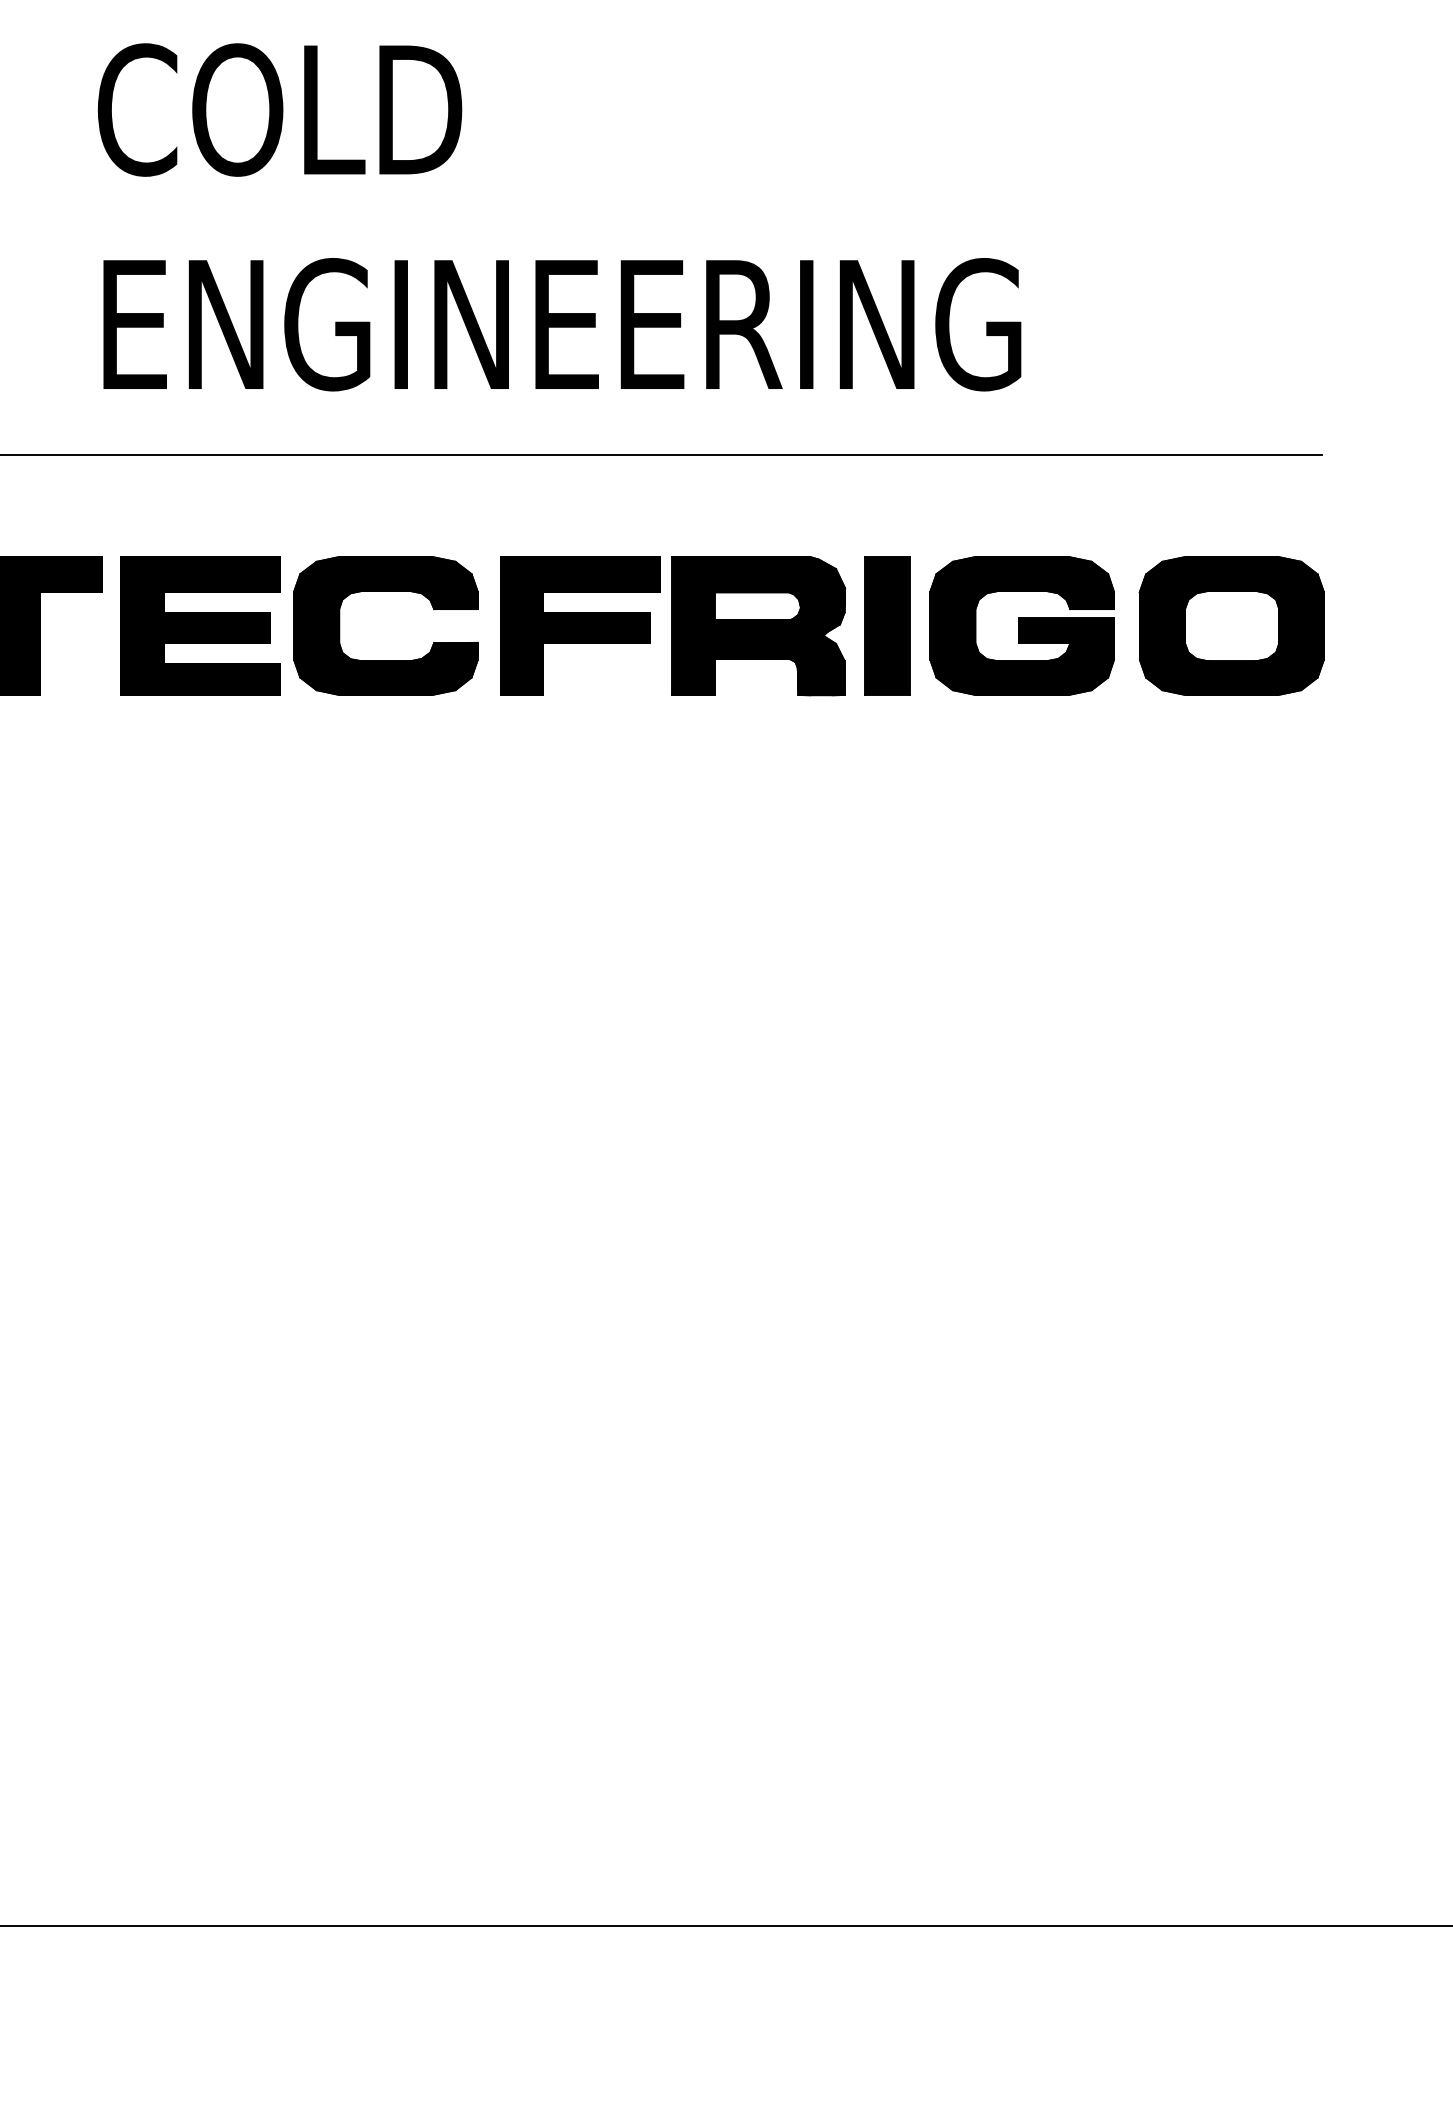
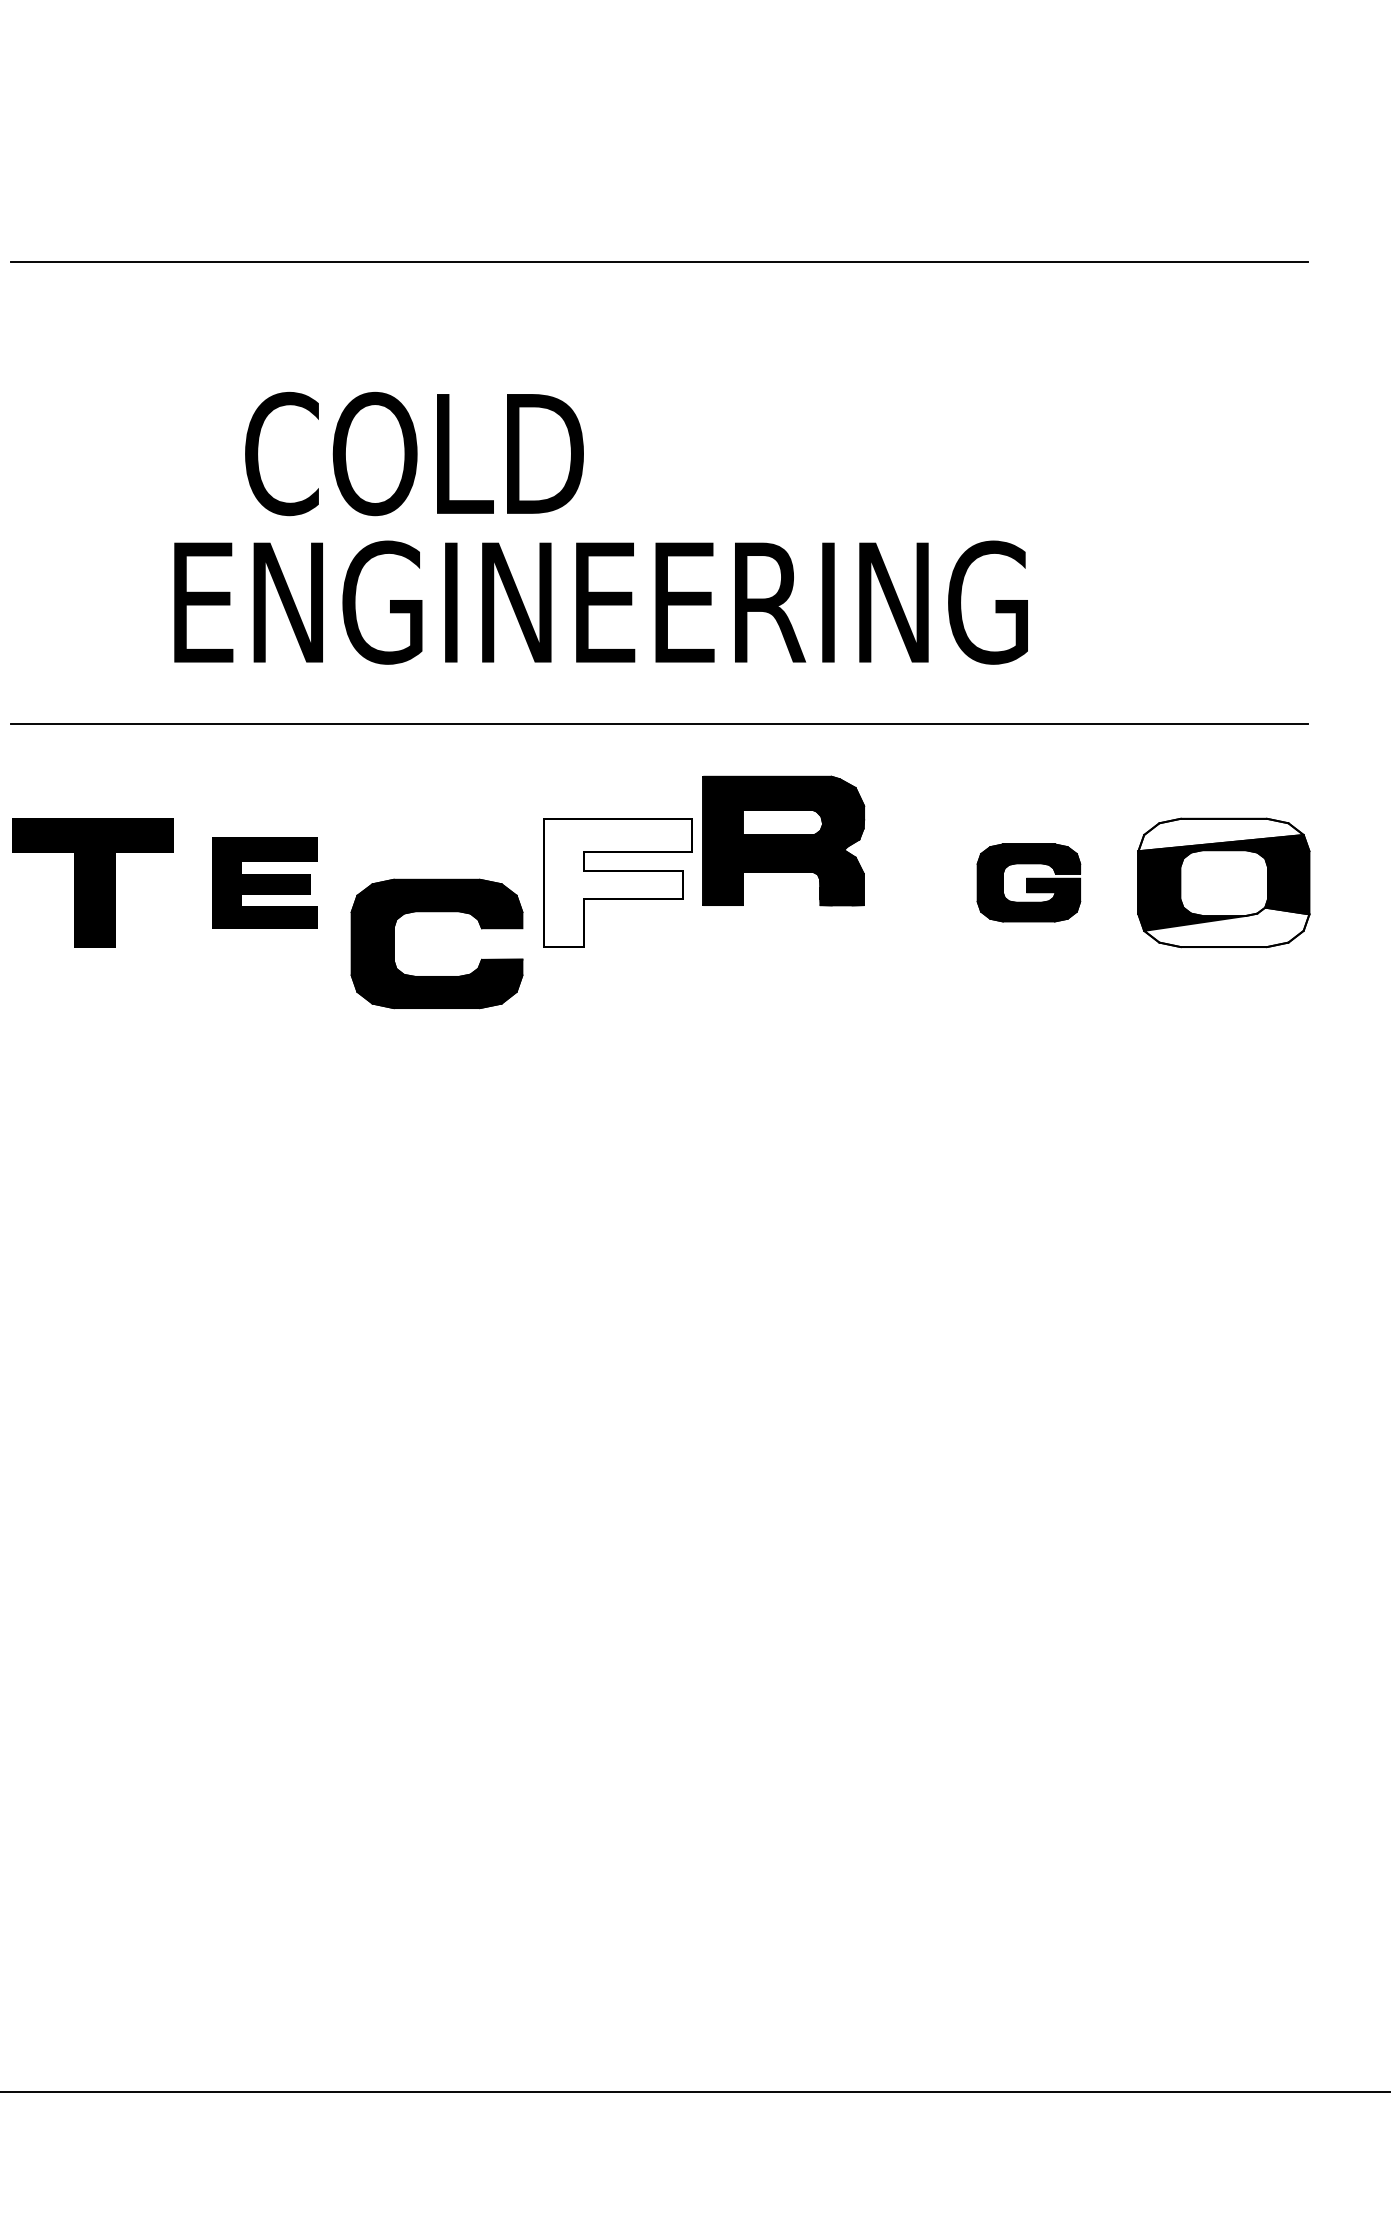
text: (280, 109) -> (414, 453), moved
fill: (1228, 573) -> (1220, 834), removed
part: (385, 592) -> (436, 912), moved
part: (200, 625) -> (264, 882), size x0.7
fill: (581, 625) -> (618, 882), removed
part: (758, 625) -> (783, 840), moved
part: (887, 625) -> (903, 882), removed
part: (1021, 625) -> (1028, 882), size x0.6
fill: (1234, 673) -> (1226, 927), removed

